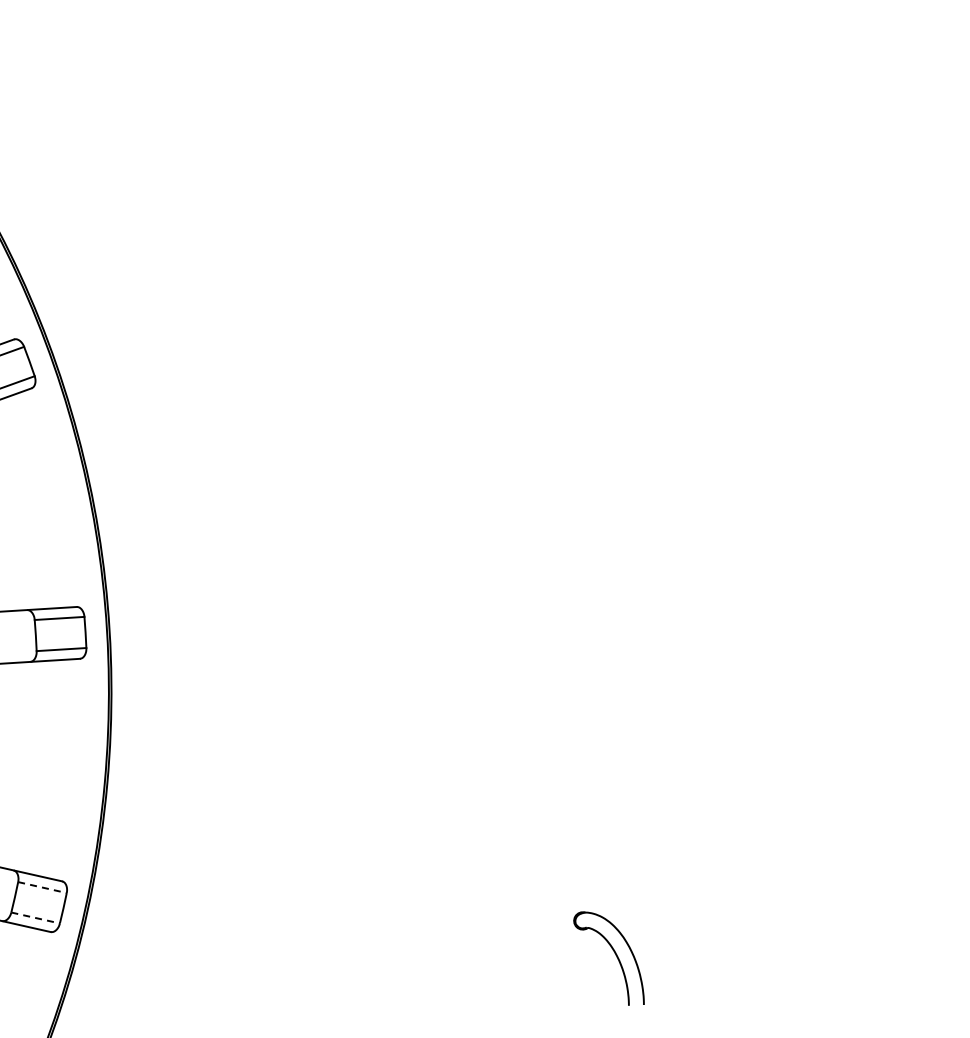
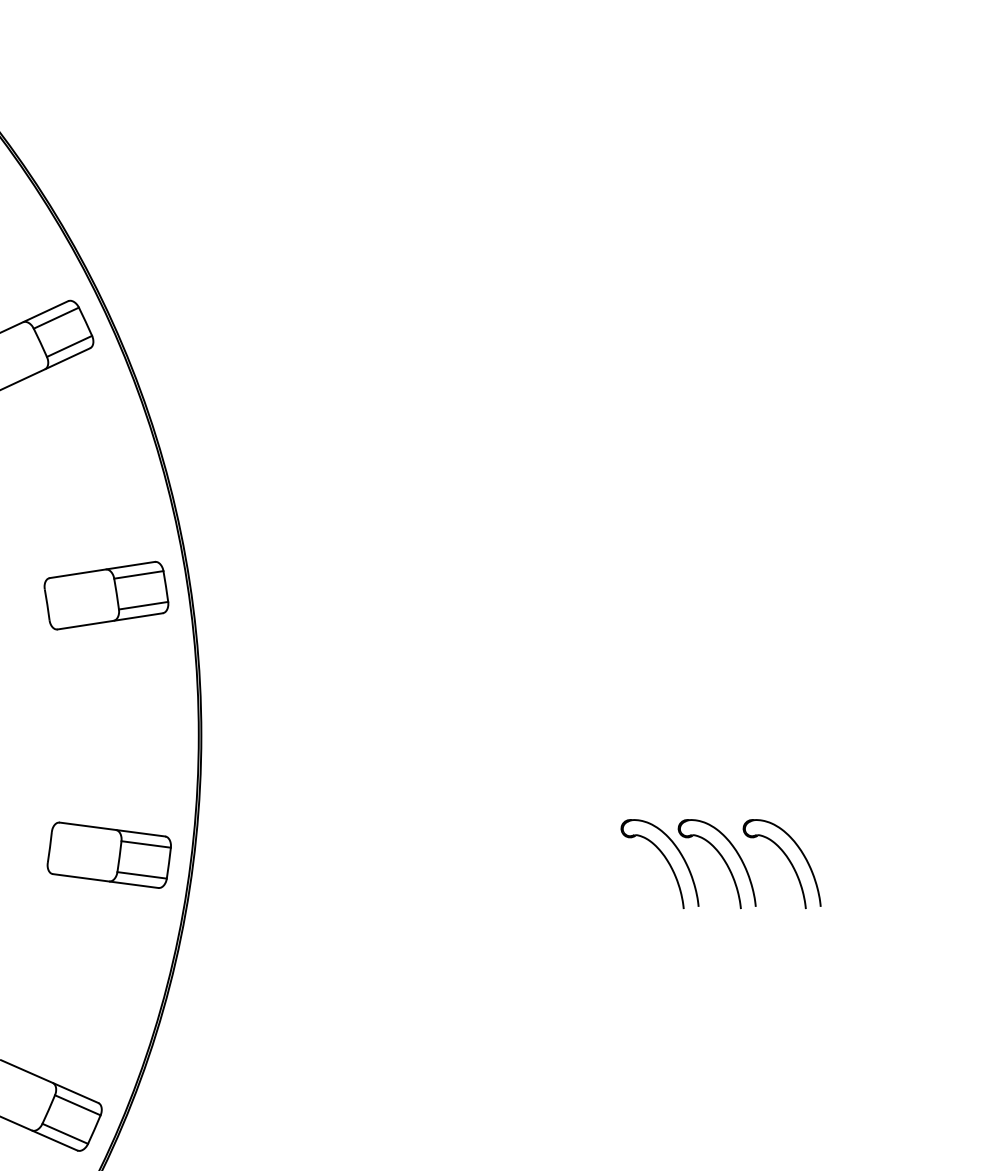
line: (42, 887) -> (146, 844), dashed -> solid
line: (35, 918) -> (142, 875), dashed -> solid
part: (557, 948) -> (664, 858), added
part: (679, 960) -> (787, 859), added

